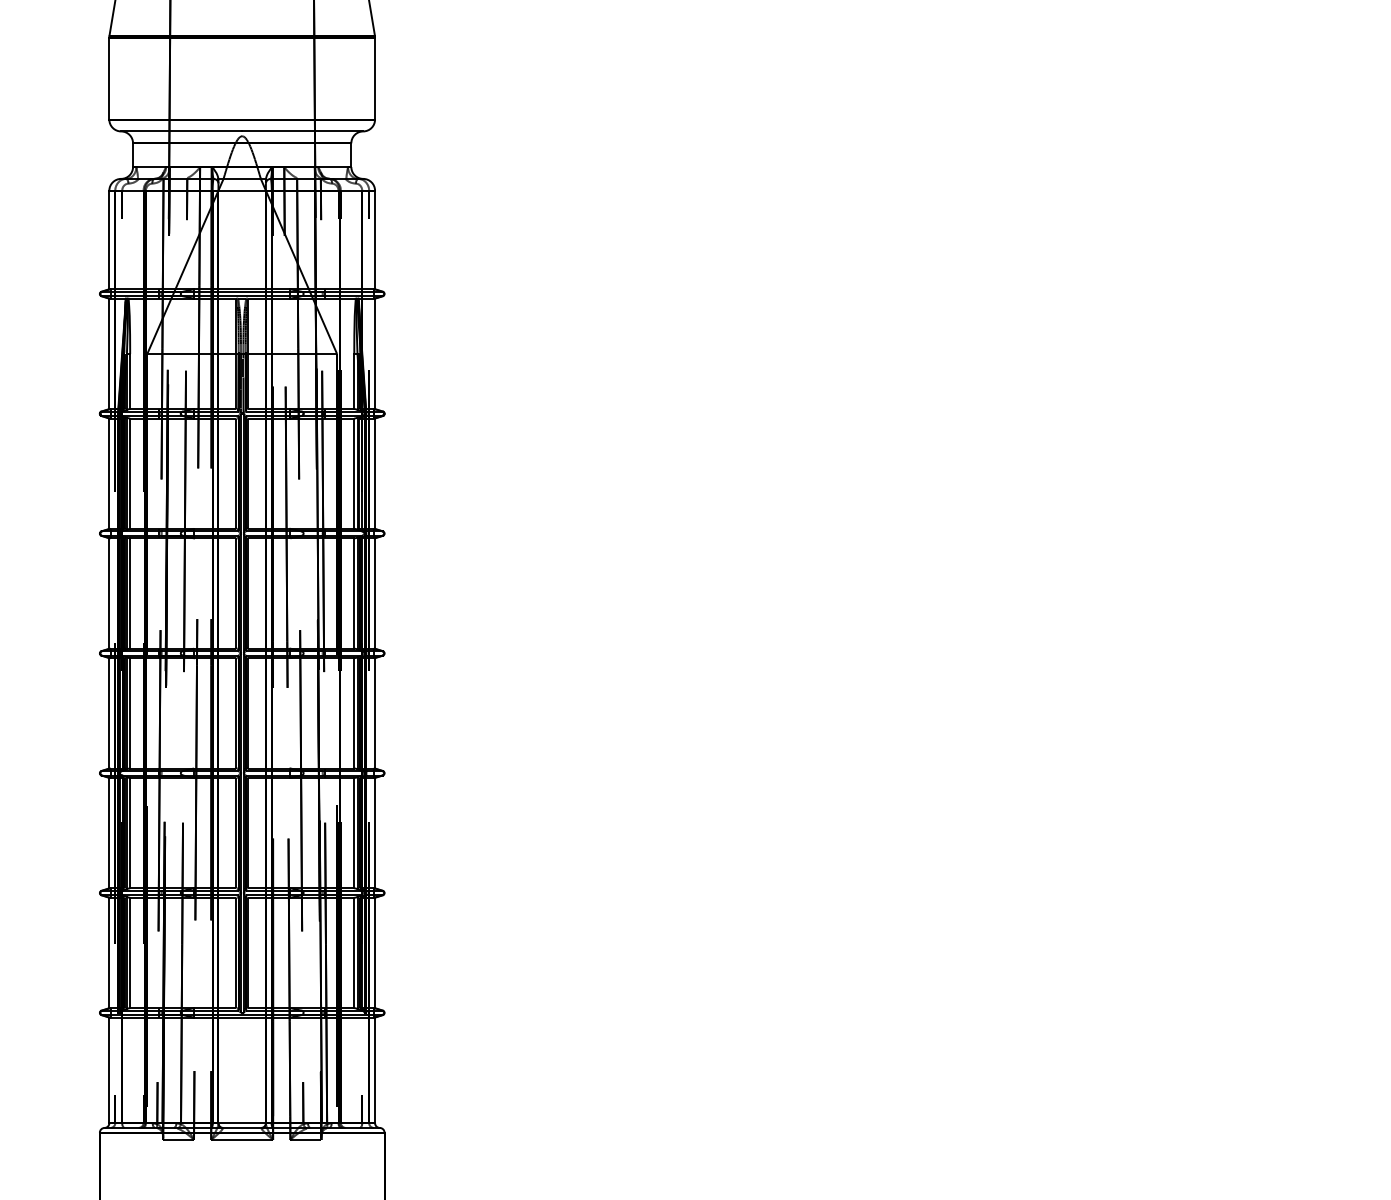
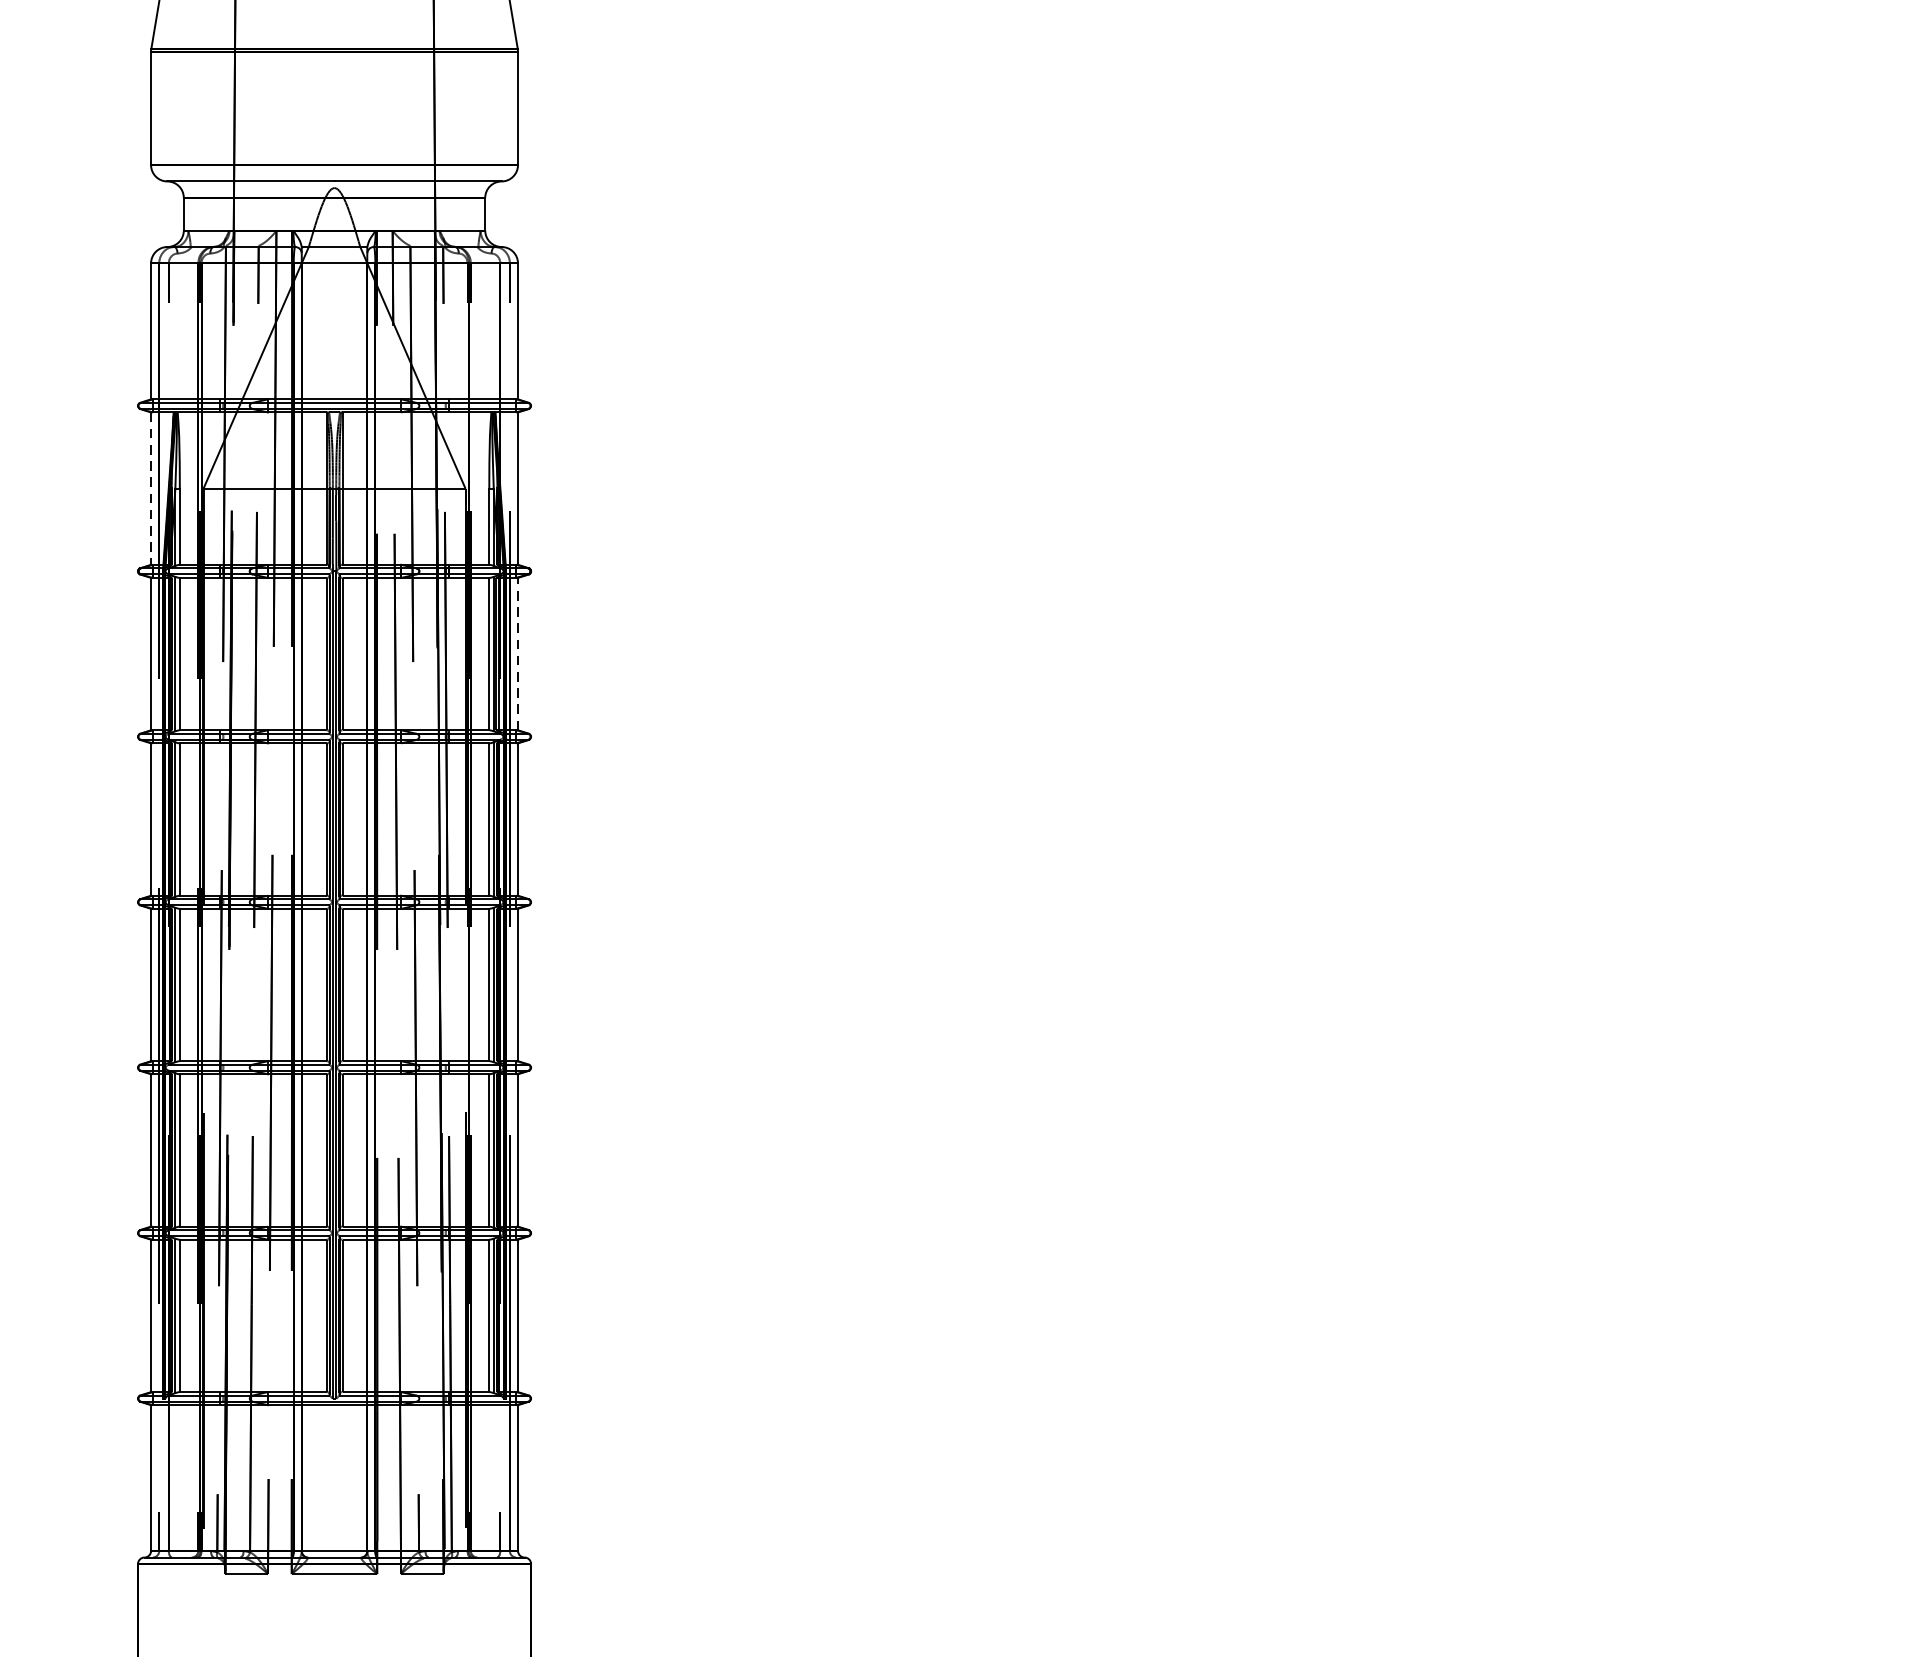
line: (109, 354) -> (151, 489), solid -> dashed
line: (375, 473) -> (518, 653), solid -> dashed

